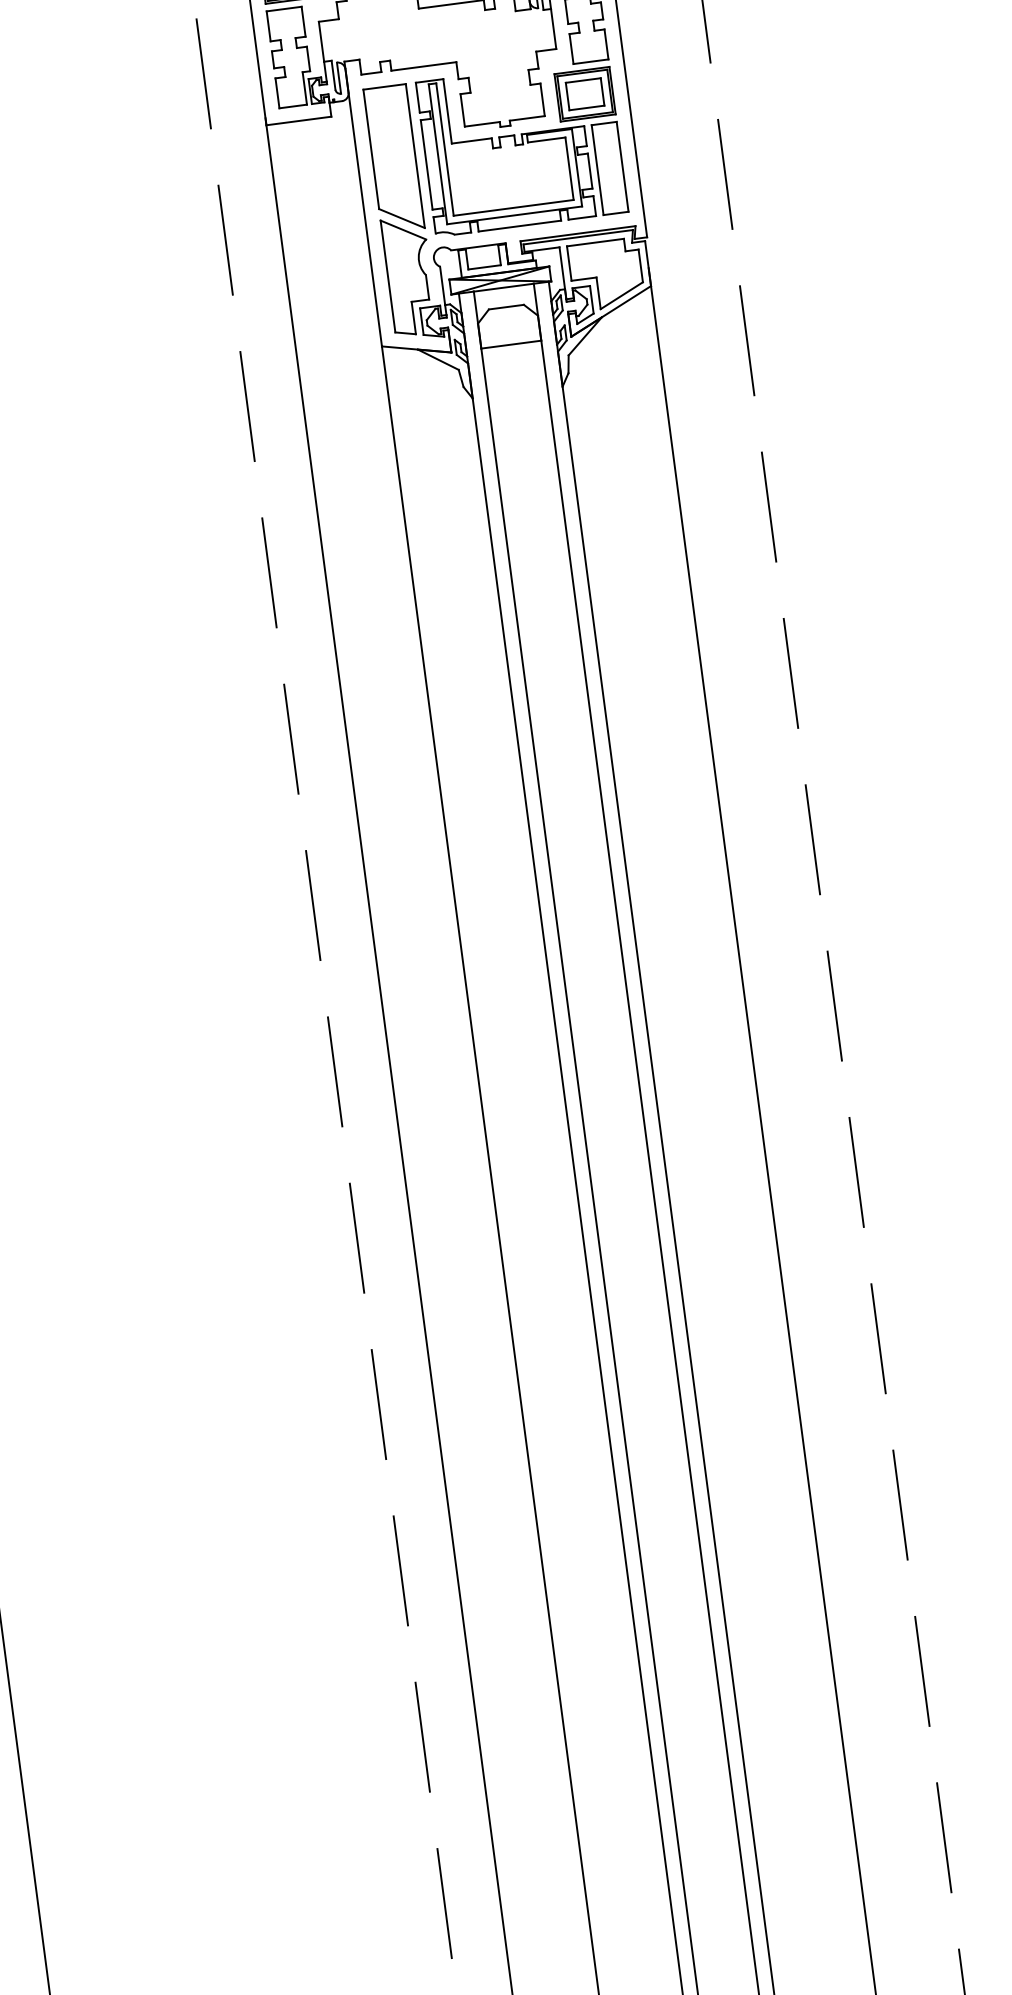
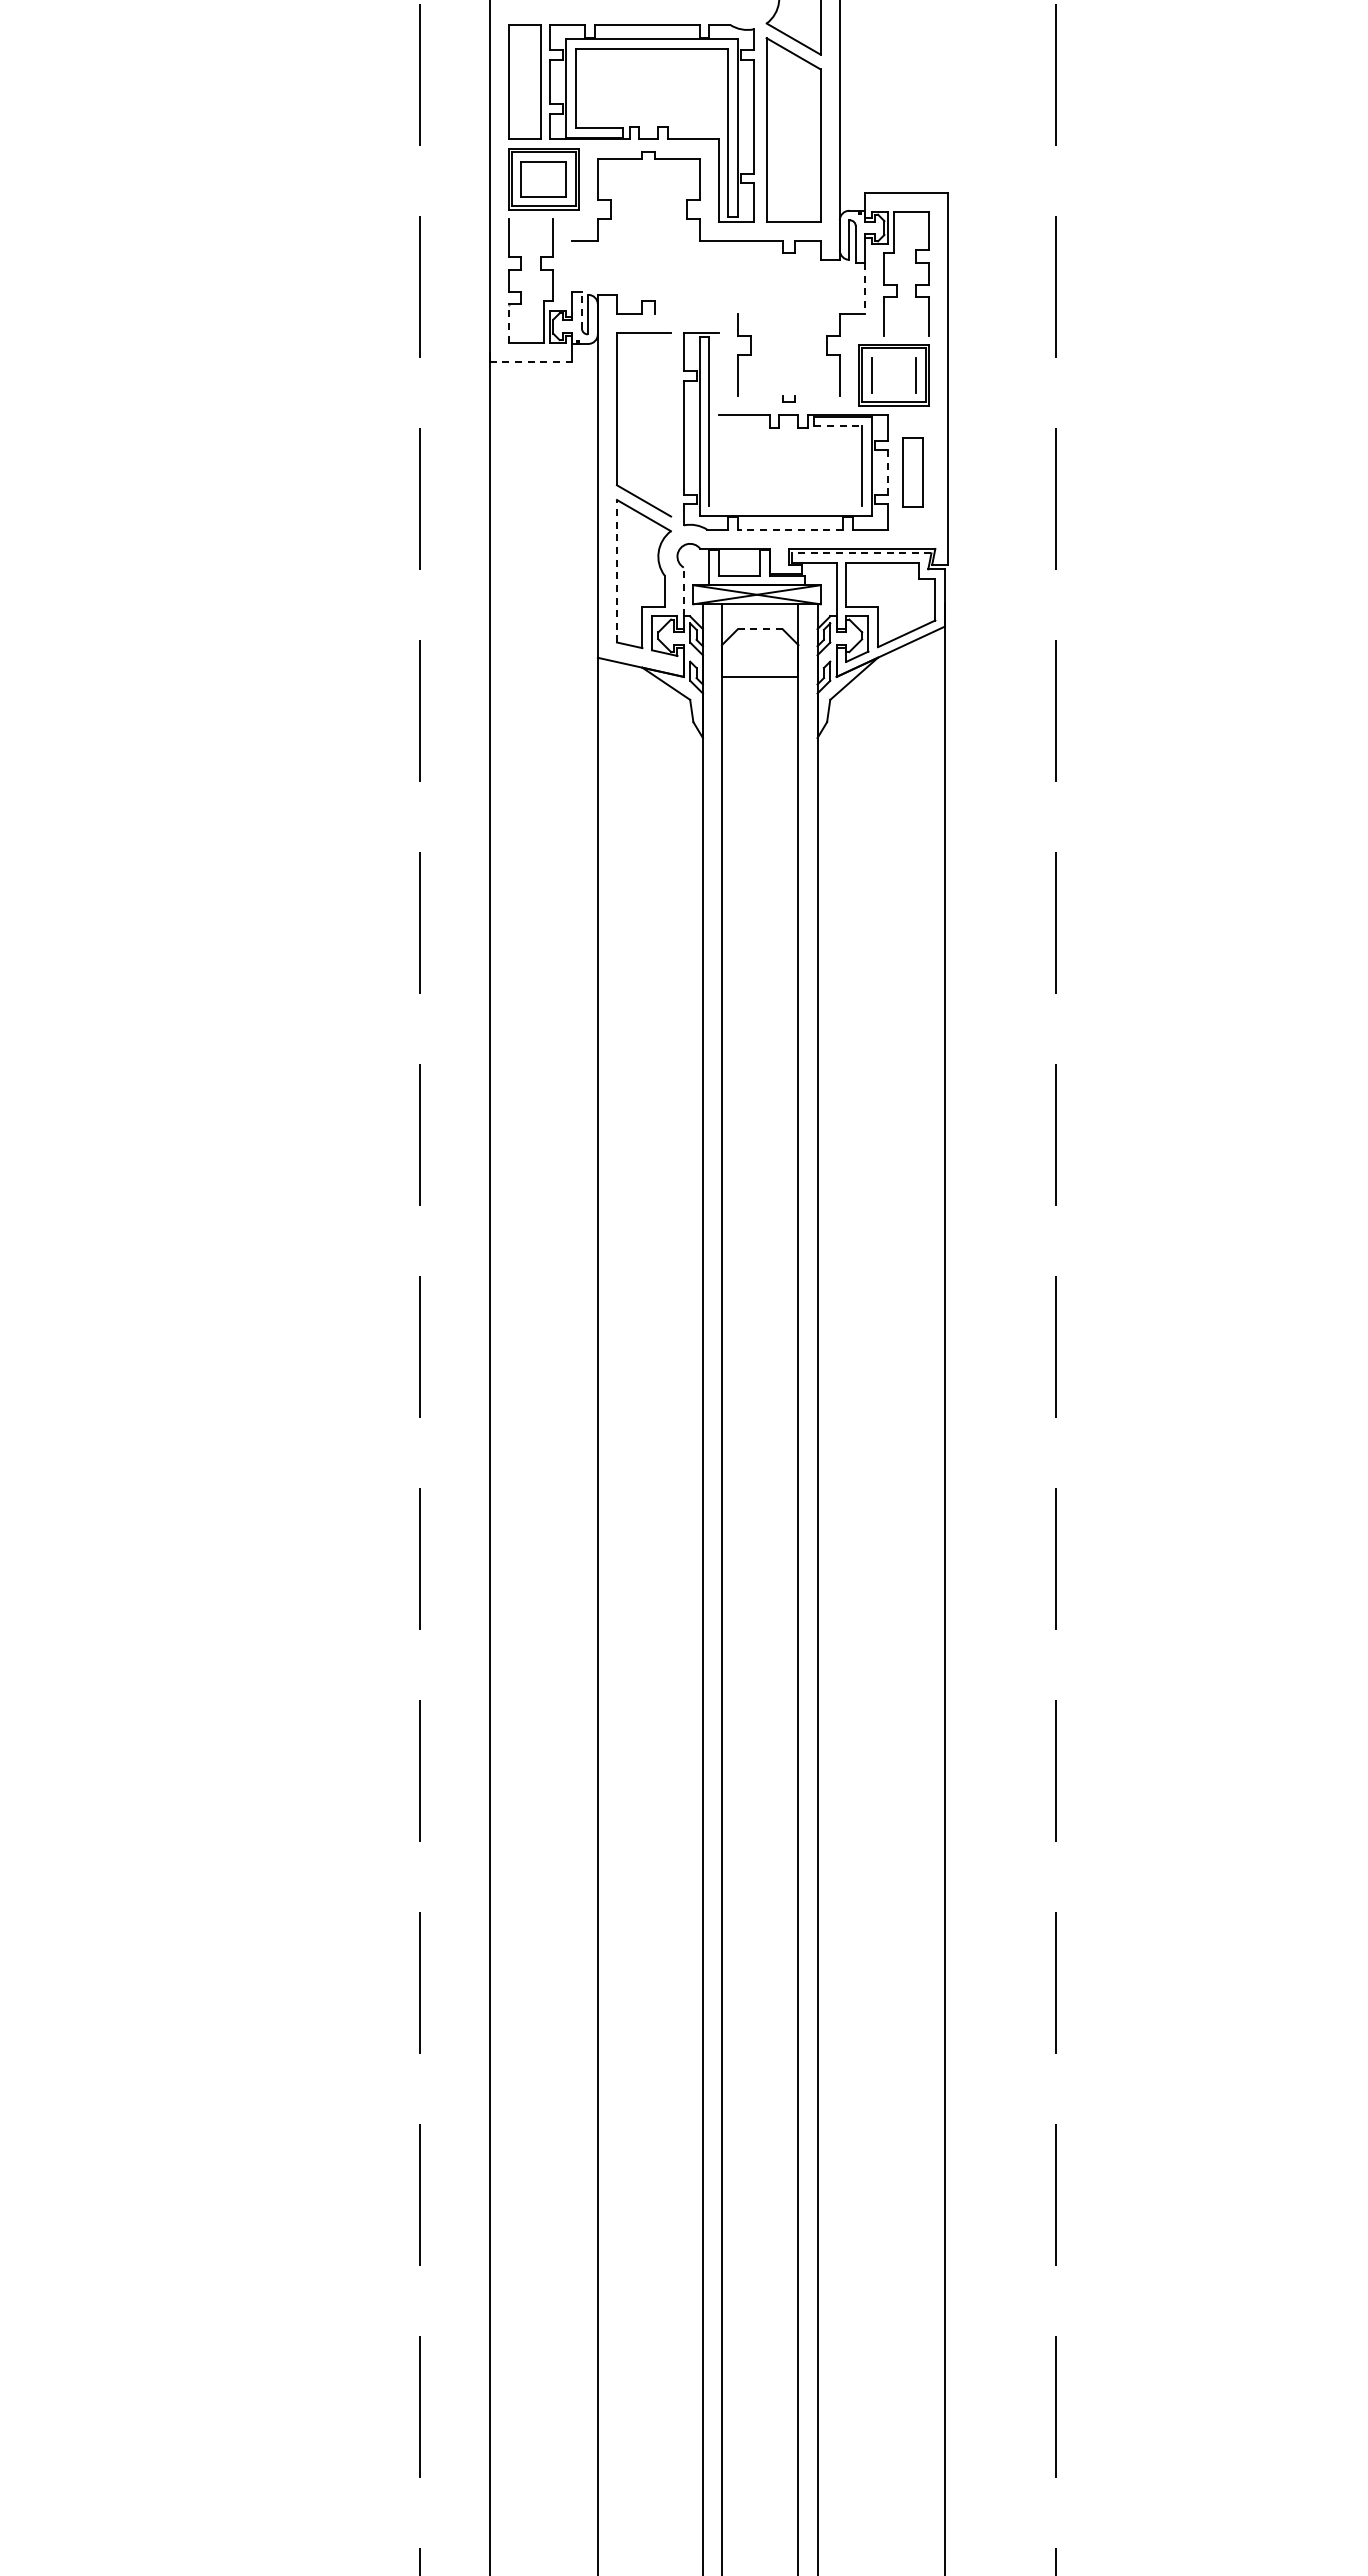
line: (283, 9) -> (530, 219), removed
line: (553, 29) -> (865, 289), solid -> dashed
line: (321, 41) -> (572, 265), removed
line: (590, 61) -> (906, 335), removed
line: (423, 66) -> (696, 314), removed
line: (333, 74) -> (581, 309), solid -> dashed
line: (582, 80) -> (893, 357), removed
line: (277, 93) -> (508, 323), solid -> dashed
line: (586, 107) -> (893, 392), removed
line: (447, 111) -> (718, 374), removed
line: (527, 118) -> (817, 396), removed
line: (299, 120) -> (531, 361), solid -> dashed
line: (481, 124) -> (759, 396), removed
line: (546, 140) -> (838, 426), solid -> dashed
line: (415, 155) -> (671, 424), removed
part: (609, 168) -> (912, 472), size x0.6
line: (590, 171) -> (887, 473), solid -> dashed
line: (513, 207) -> (785, 505), removed
line: (519, 225) -> (790, 529), solid -> dashed
line: (578, 237) -> (861, 553), solid -> dashed
line: (387, 275) -> (616, 570), solid -> dashed
line: (442, 285) -> (683, 591), solid -> dashed
line: (505, 307) -> (759, 629), solid -> dashed

